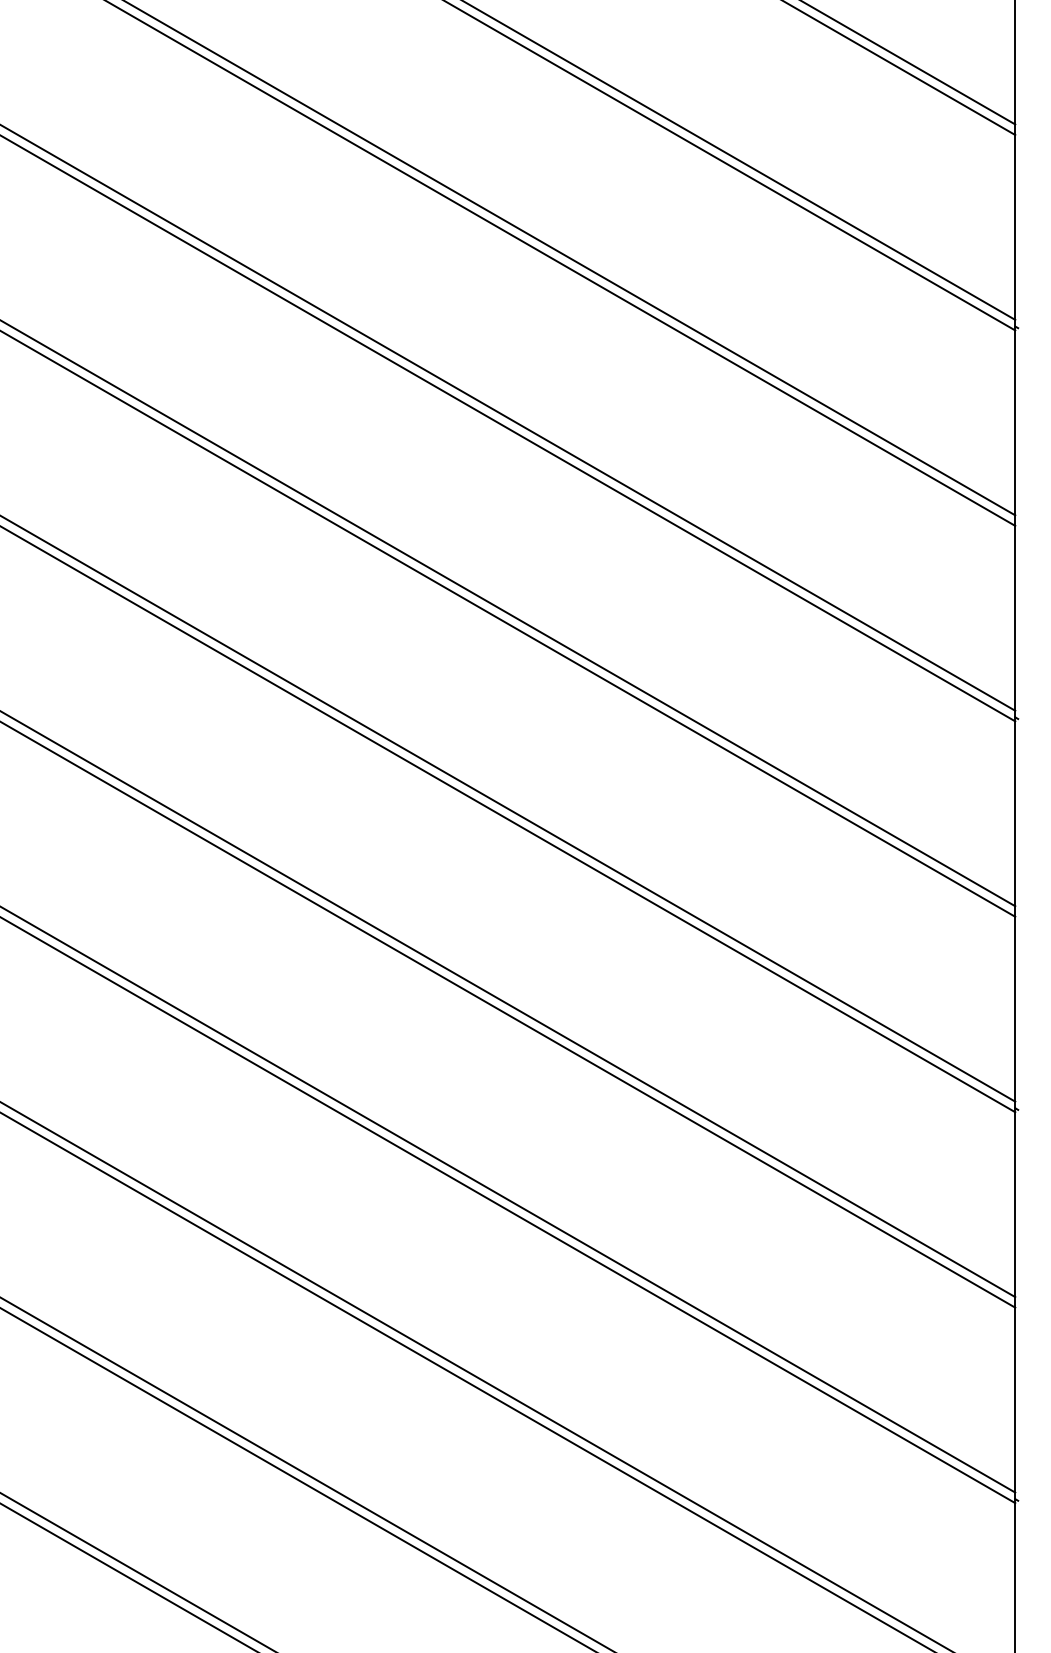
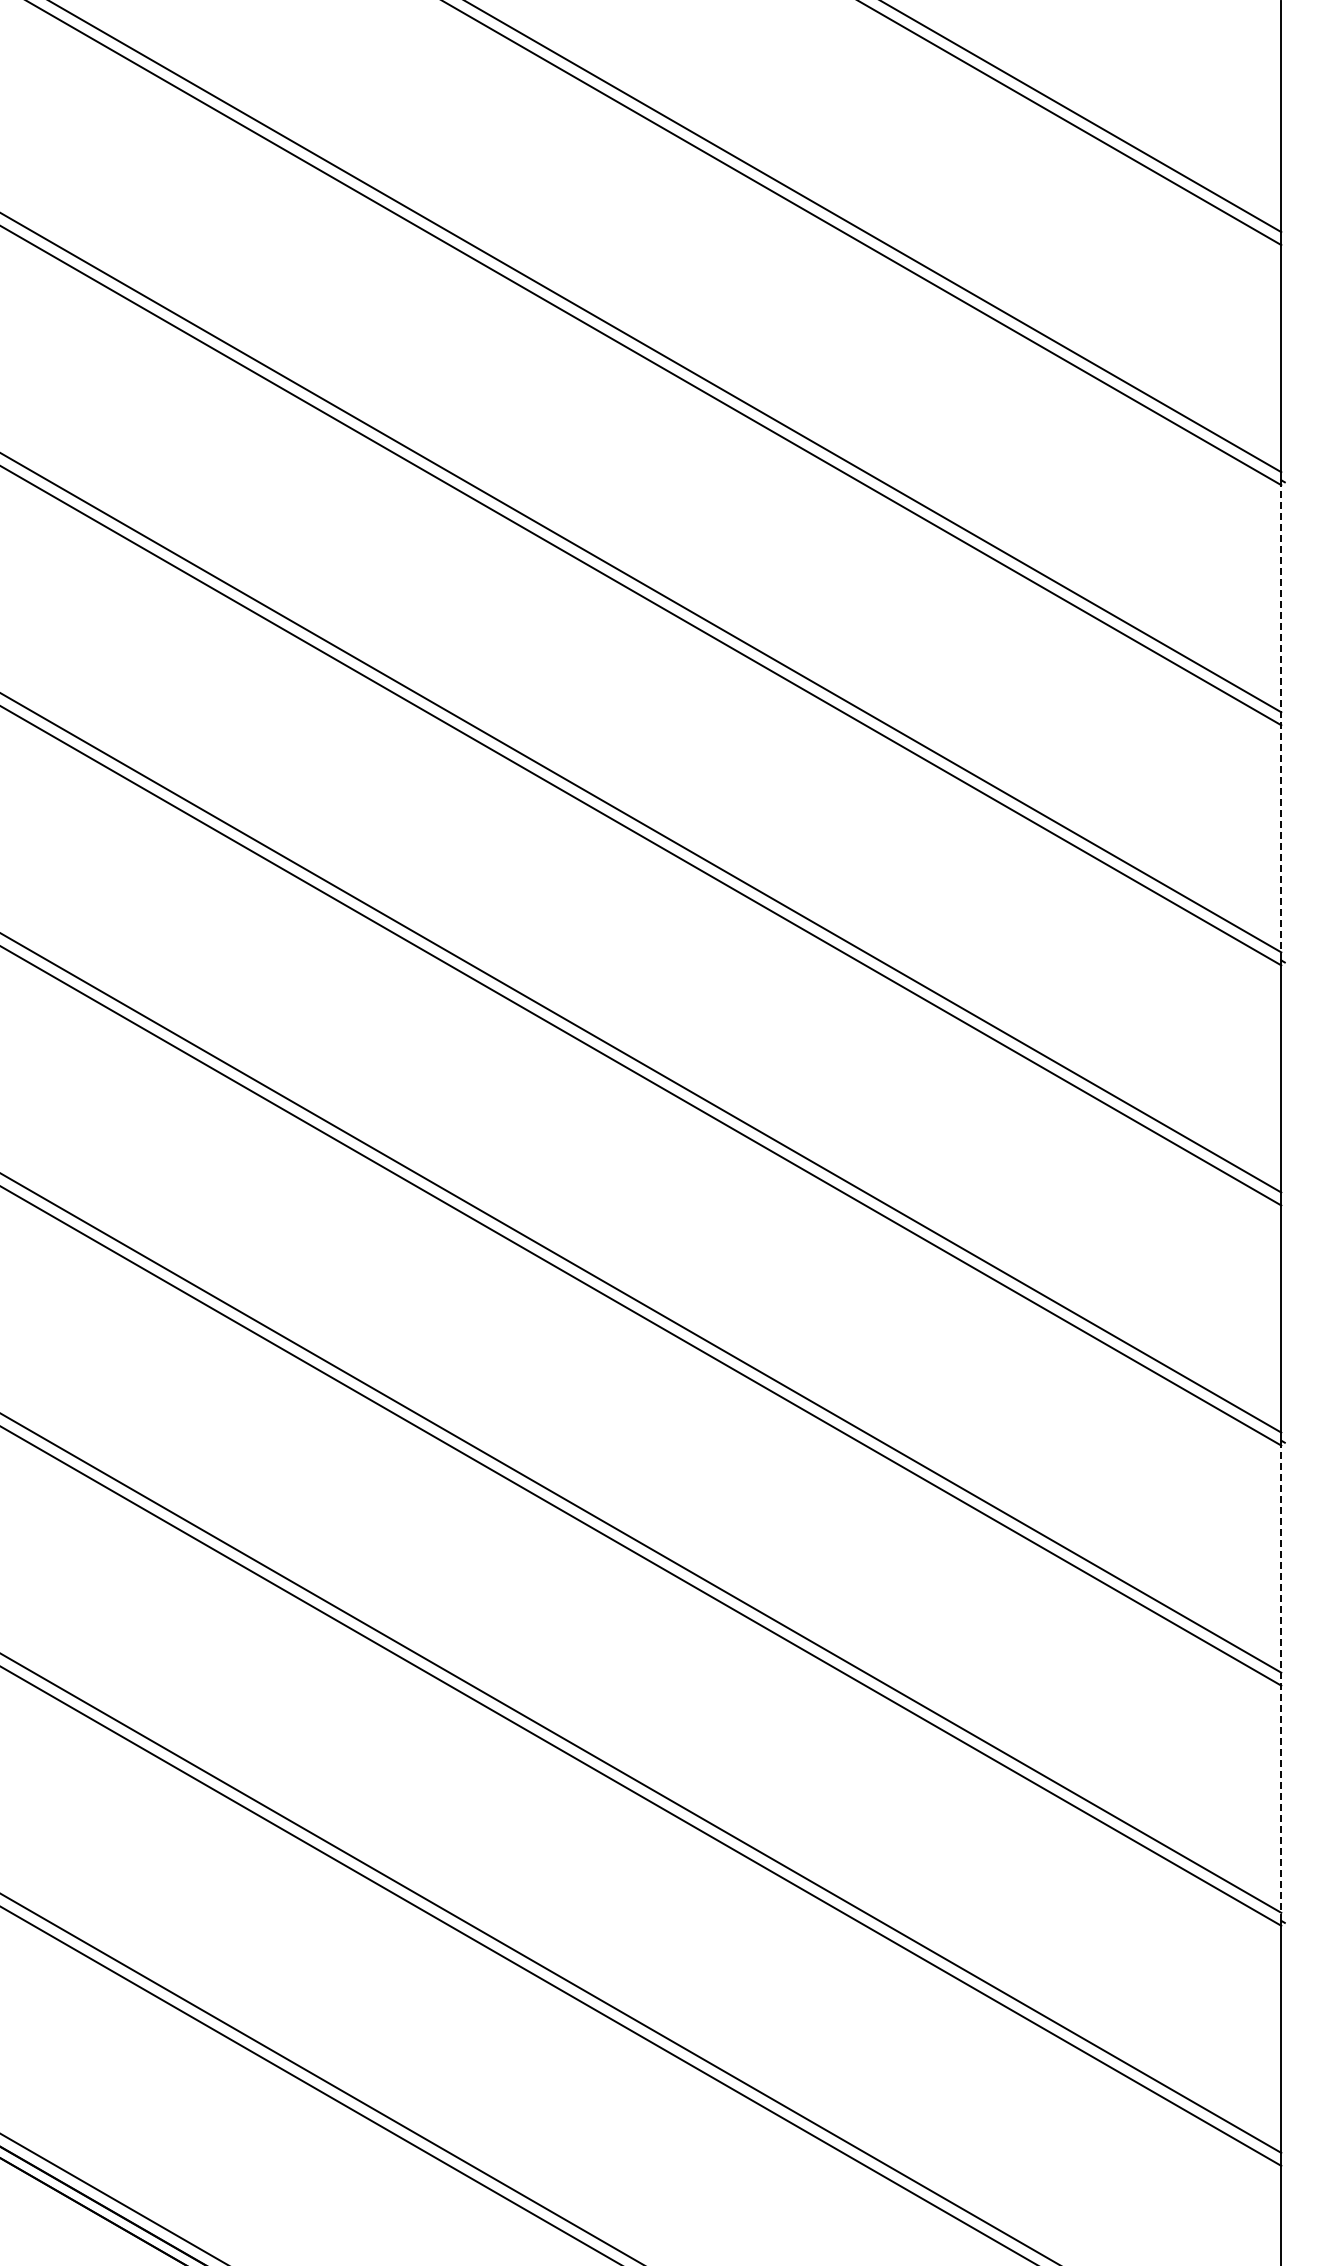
line: (1015, 521) -> (1281, 719), solid -> dashed
line: (1015, 1303) -> (1281, 1680), solid -> dashed

